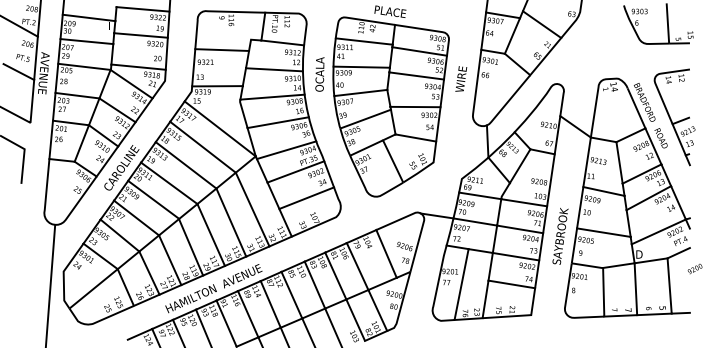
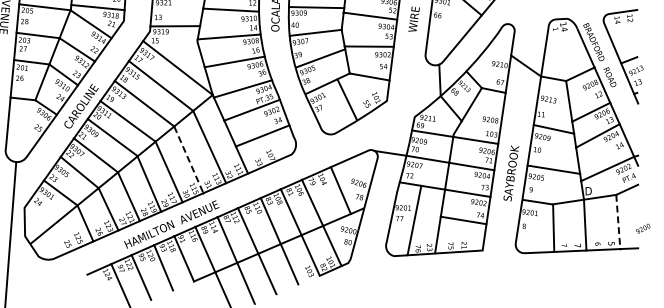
line: (231, 223) -> (188, 160), solid -> dashed
text: (694, 268) -> (642, 228), moved
line: (669, 286) -> (618, 222), solid -> dashed

